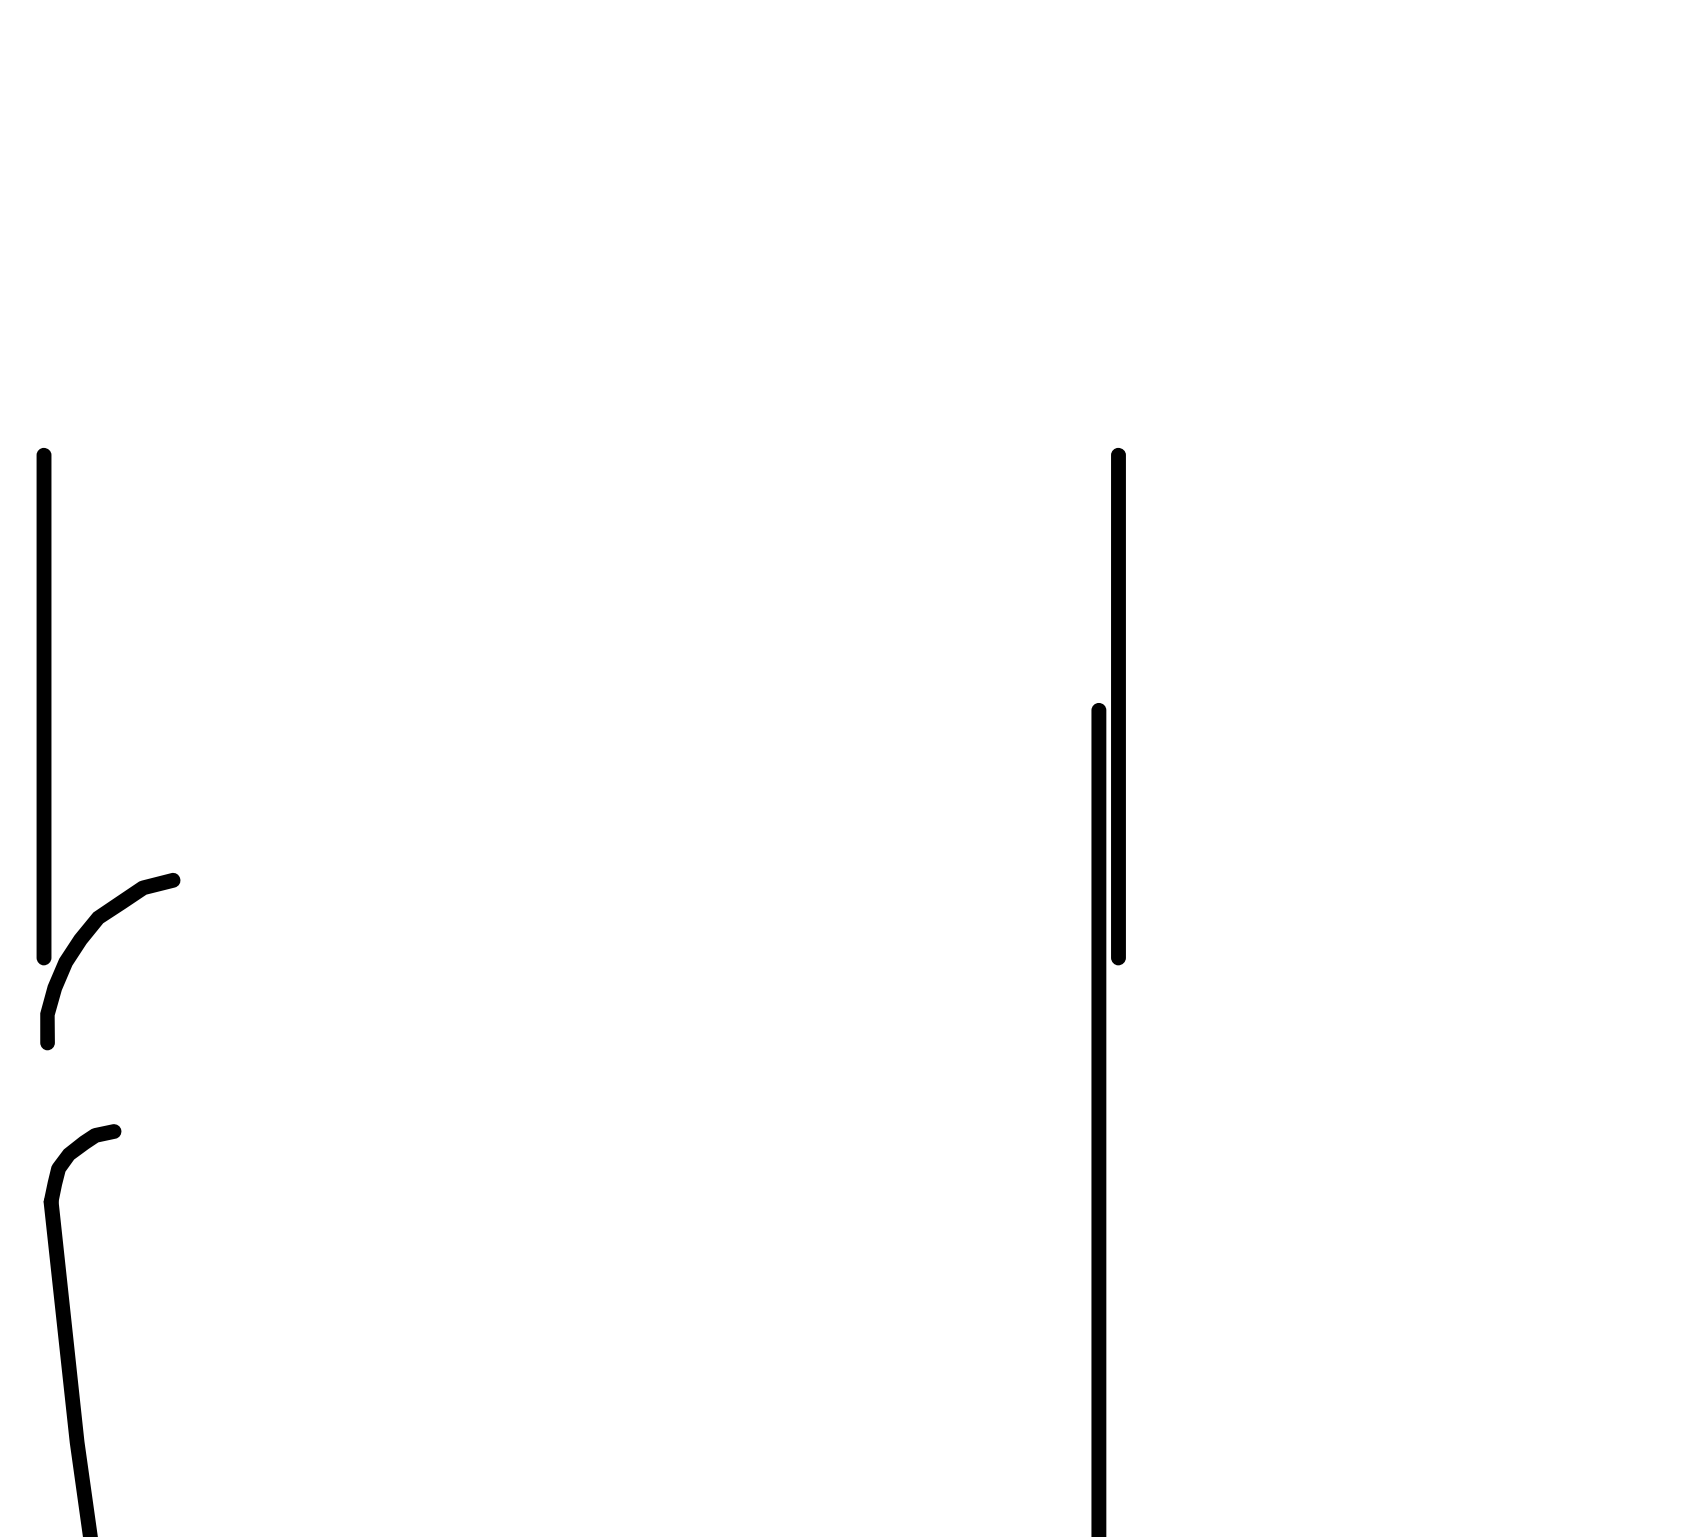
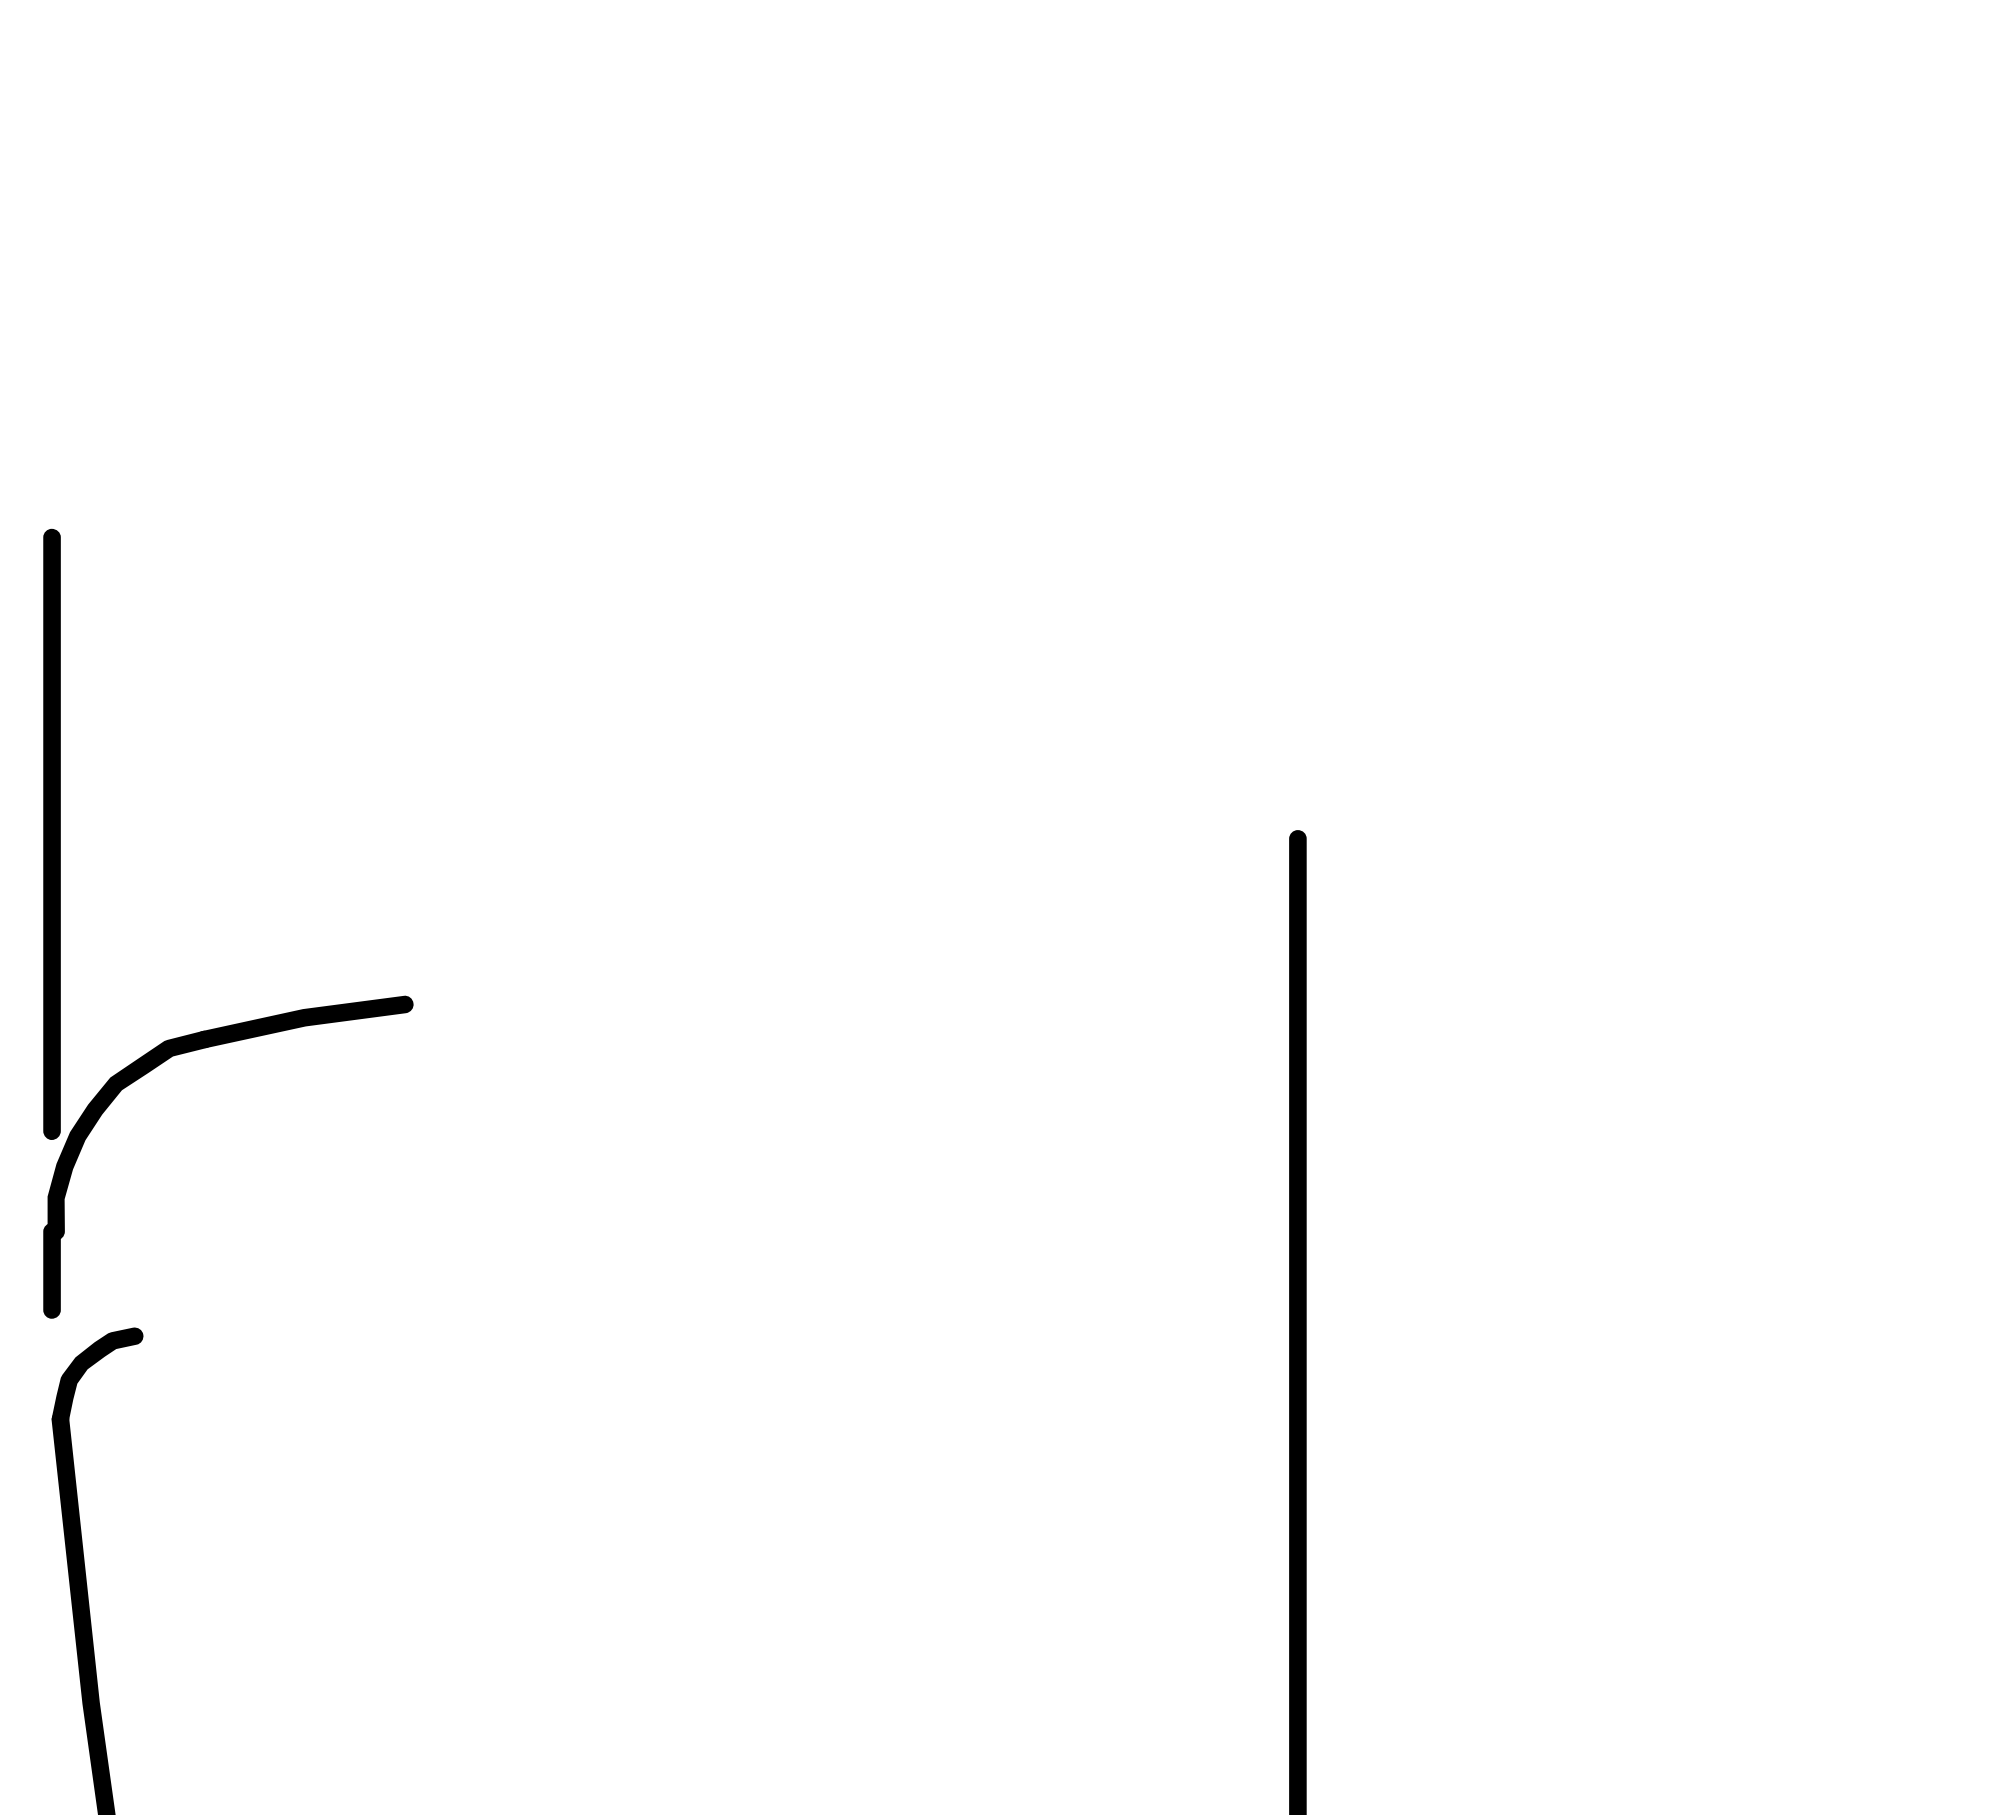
part: (1118, 705) -> (1320, 833), removed
fill: (257, 865) -> (304, 1021), added
fill: (43, 1075) -> (51, 1270), added

